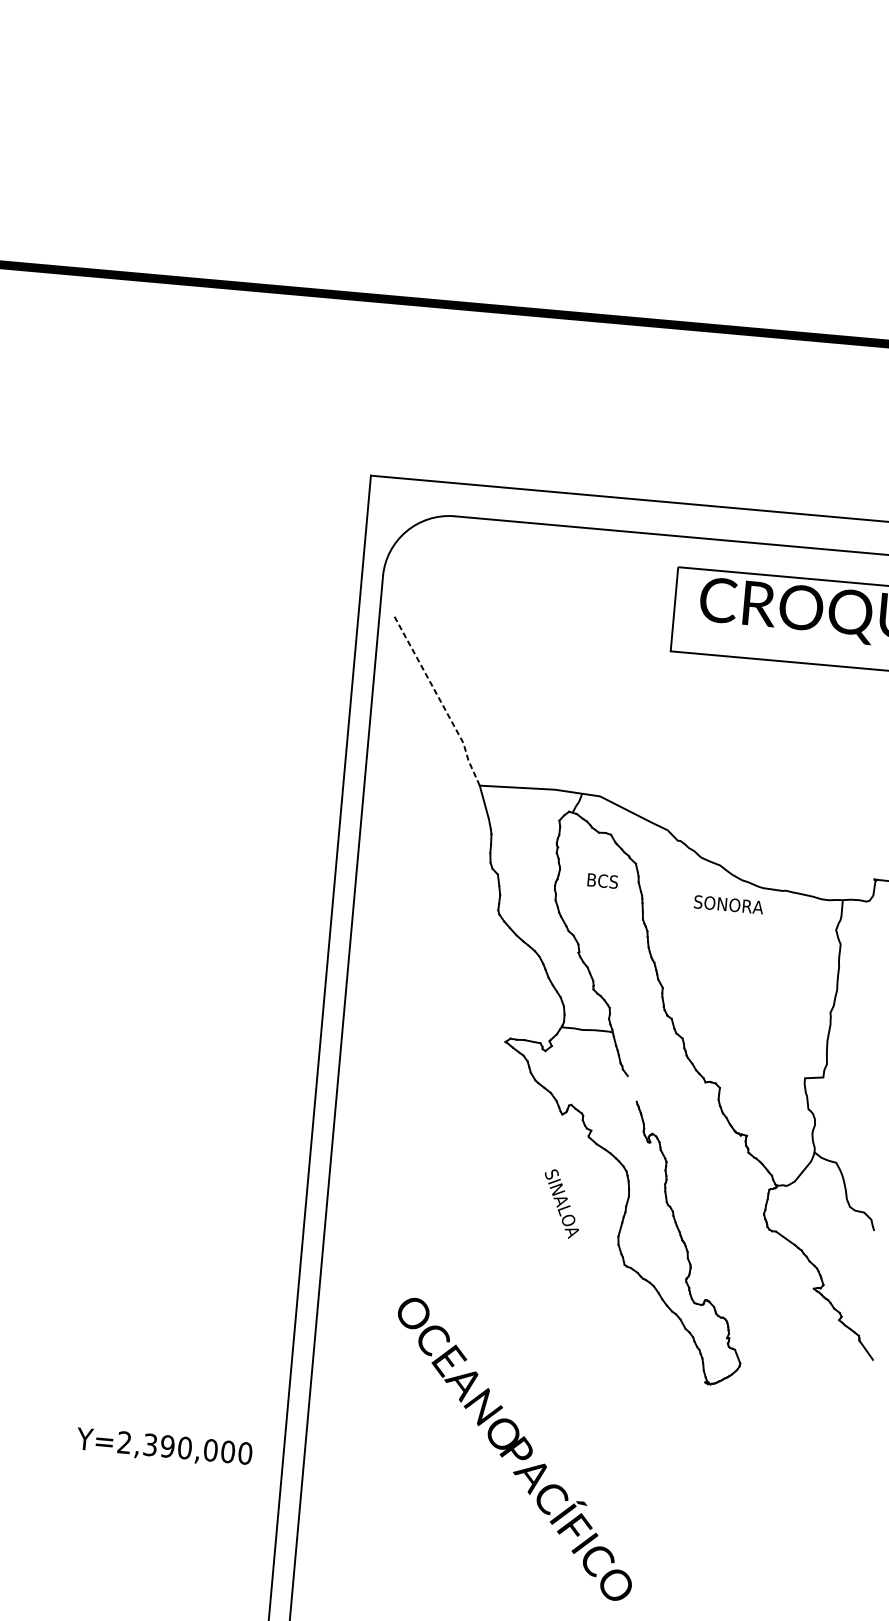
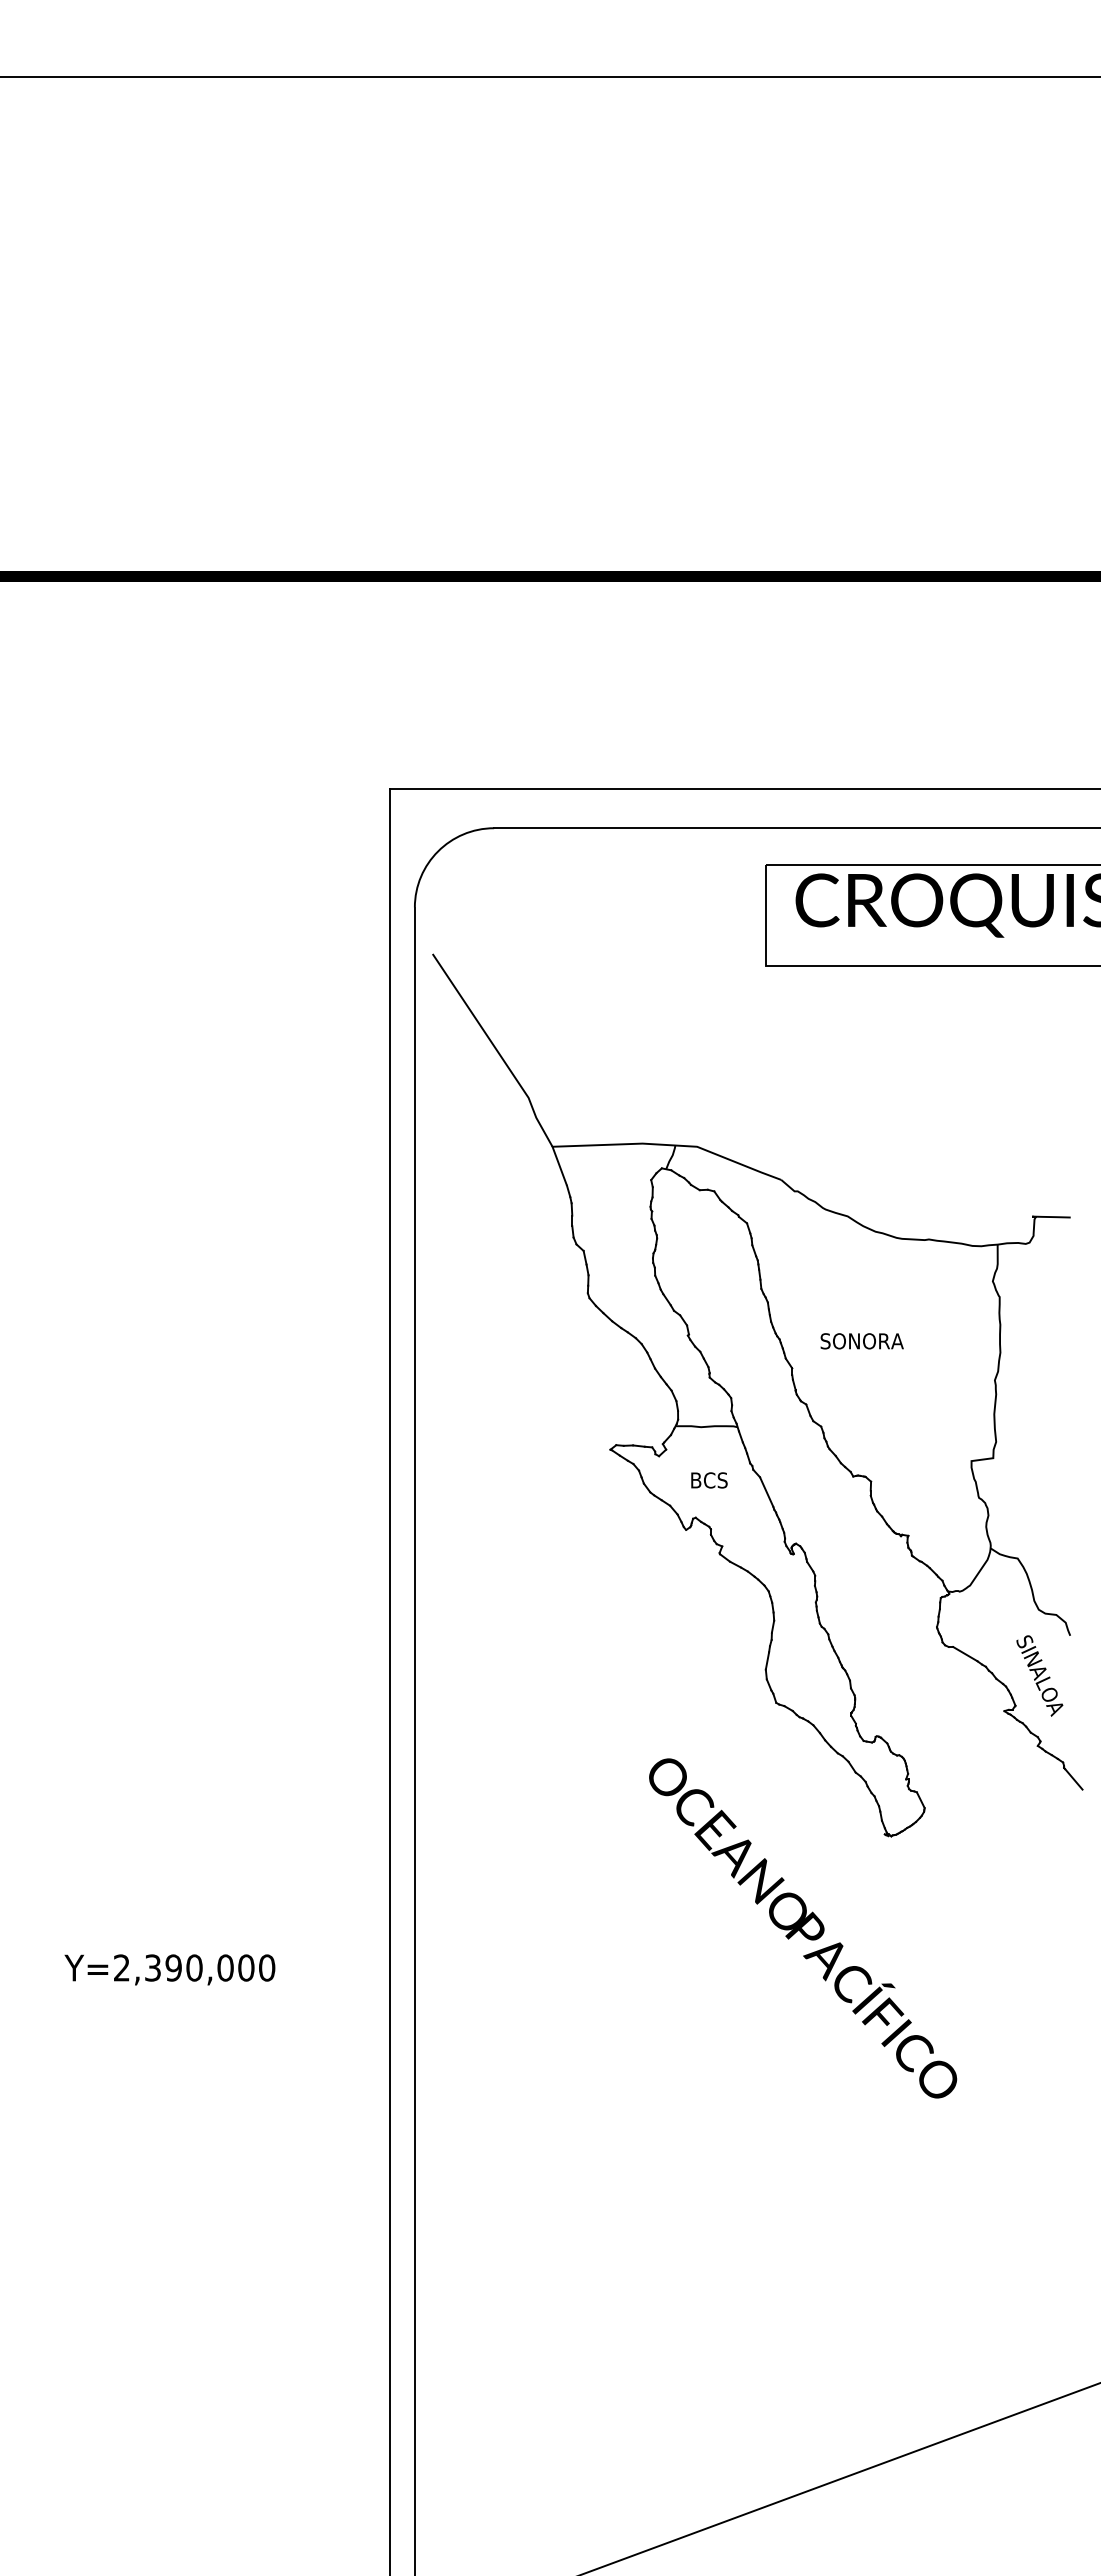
line: (440, 700) -> (496, 1049), dashed -> solid
text: (602, 881) -> (709, 1480), moved
text: (728, 904) -> (861, 1341), moved
line: (632, 1088) -> (766, 1491), added
text: (561, 1203) -> (1039, 1675), moved
text: (164, 1447) -> (169, 1969), moved
text: (515, 1449) -> (803, 1928), moved

